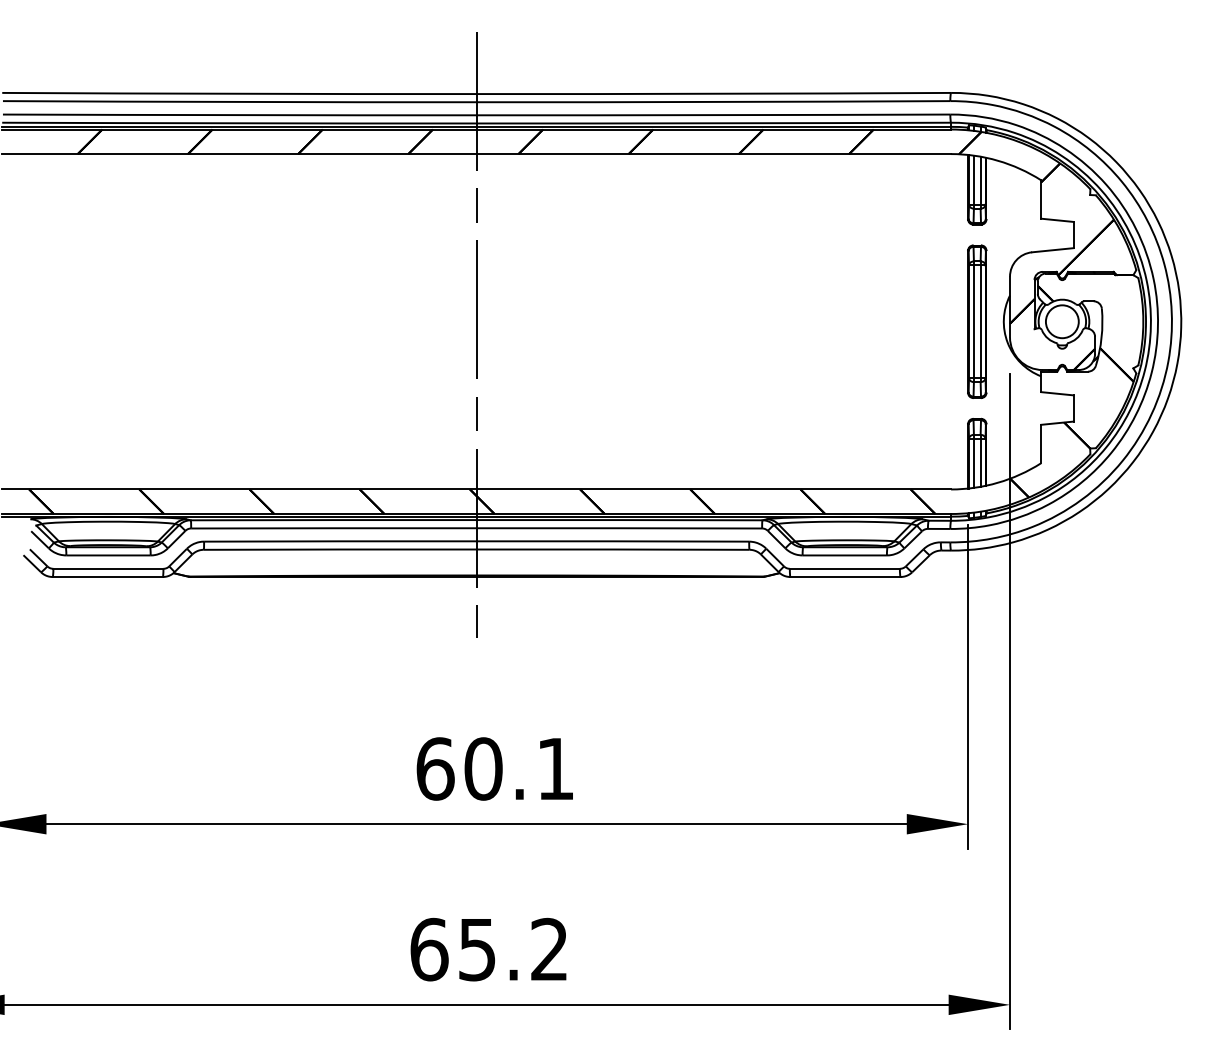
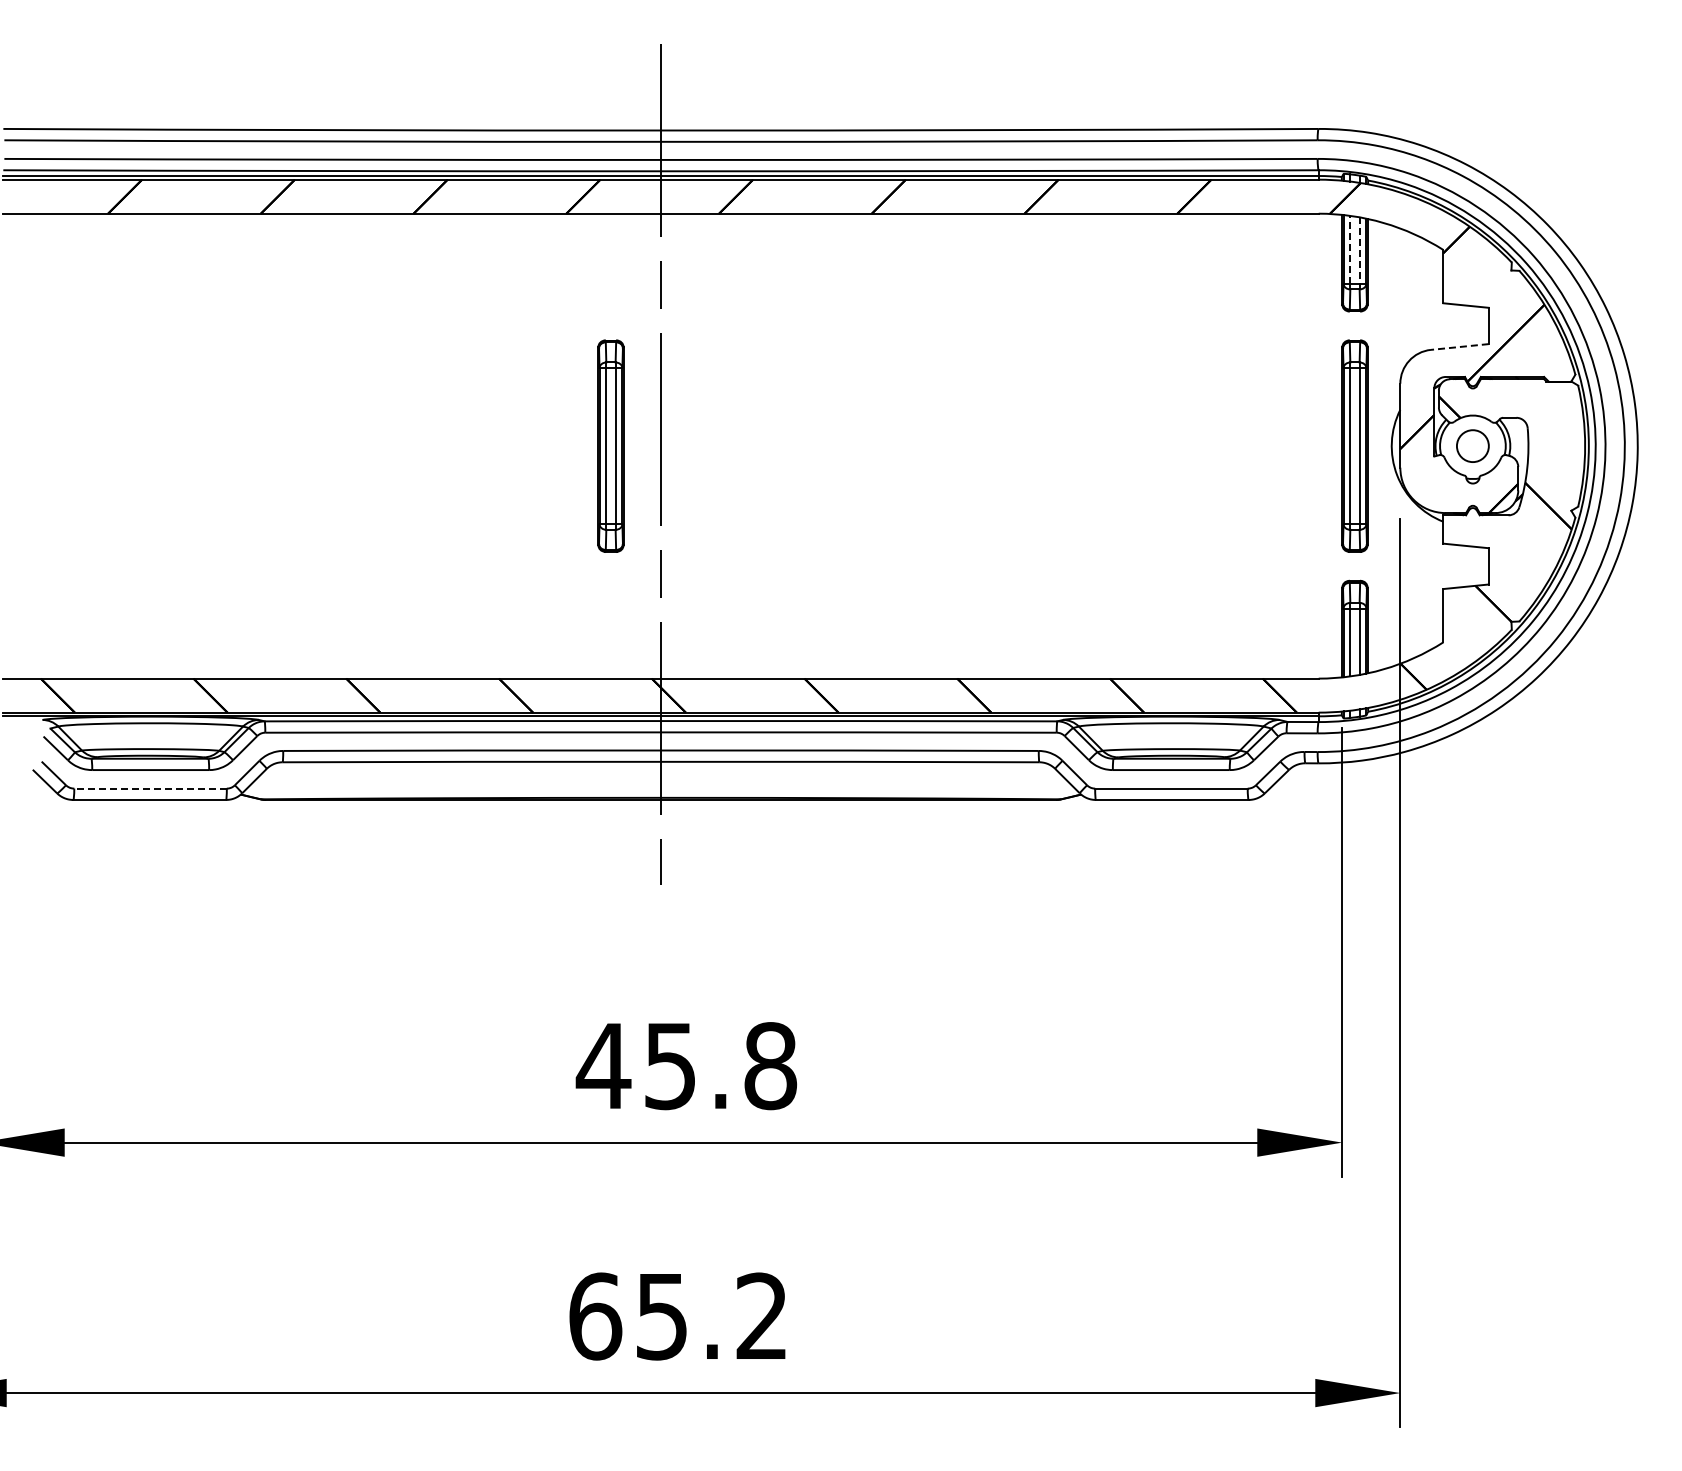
line: (974, 179) -> (1350, 249), solid -> dashed
line: (980, 181) -> (1359, 251), solid -> dashed
line: (1052, 250) -> (1459, 347), solid -> dashed
part: (440, 321) -> (610, 445), added
circle: (1062, 321) -> (1472, 445), size x0.7
line: (108, 568) -> (150, 788), solid -> dashed
text: (495, 769) -> (686, 1066), 60.1 -> 45.8

